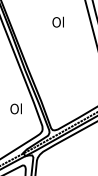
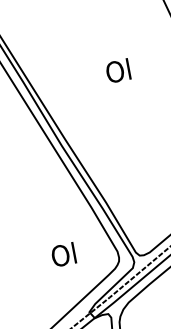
text: (57, 21) -> (116, 69), moved
text: (15, 108) -> (62, 254), moved

